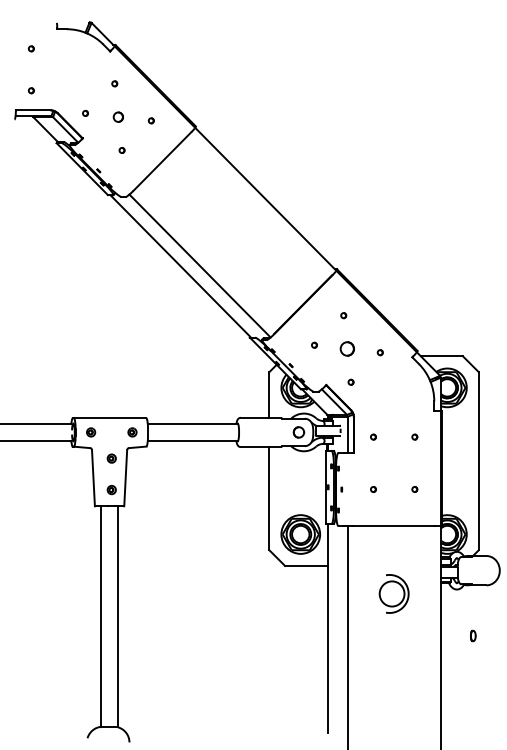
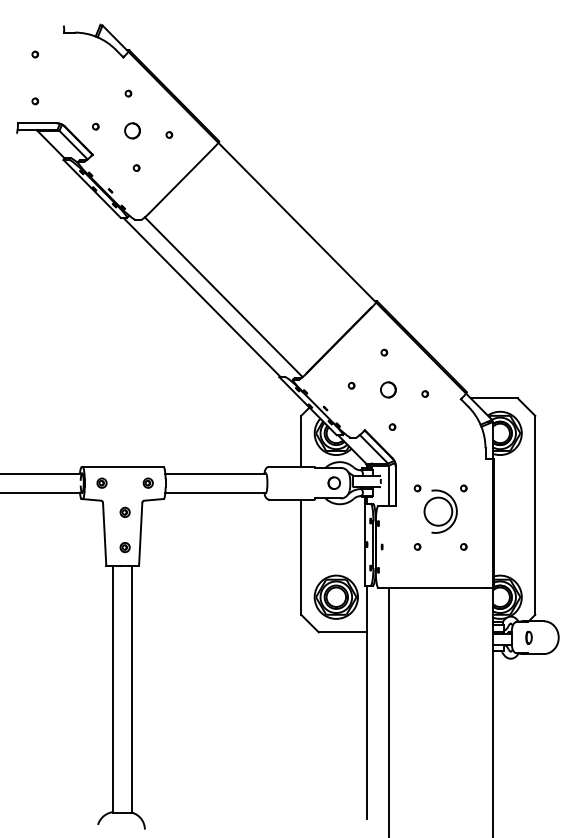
part: (118, 116) -> (132, 130), size x1.43
part: (393, 593) -> (440, 511), moved
part: (472, 635) -> (528, 637), moved

